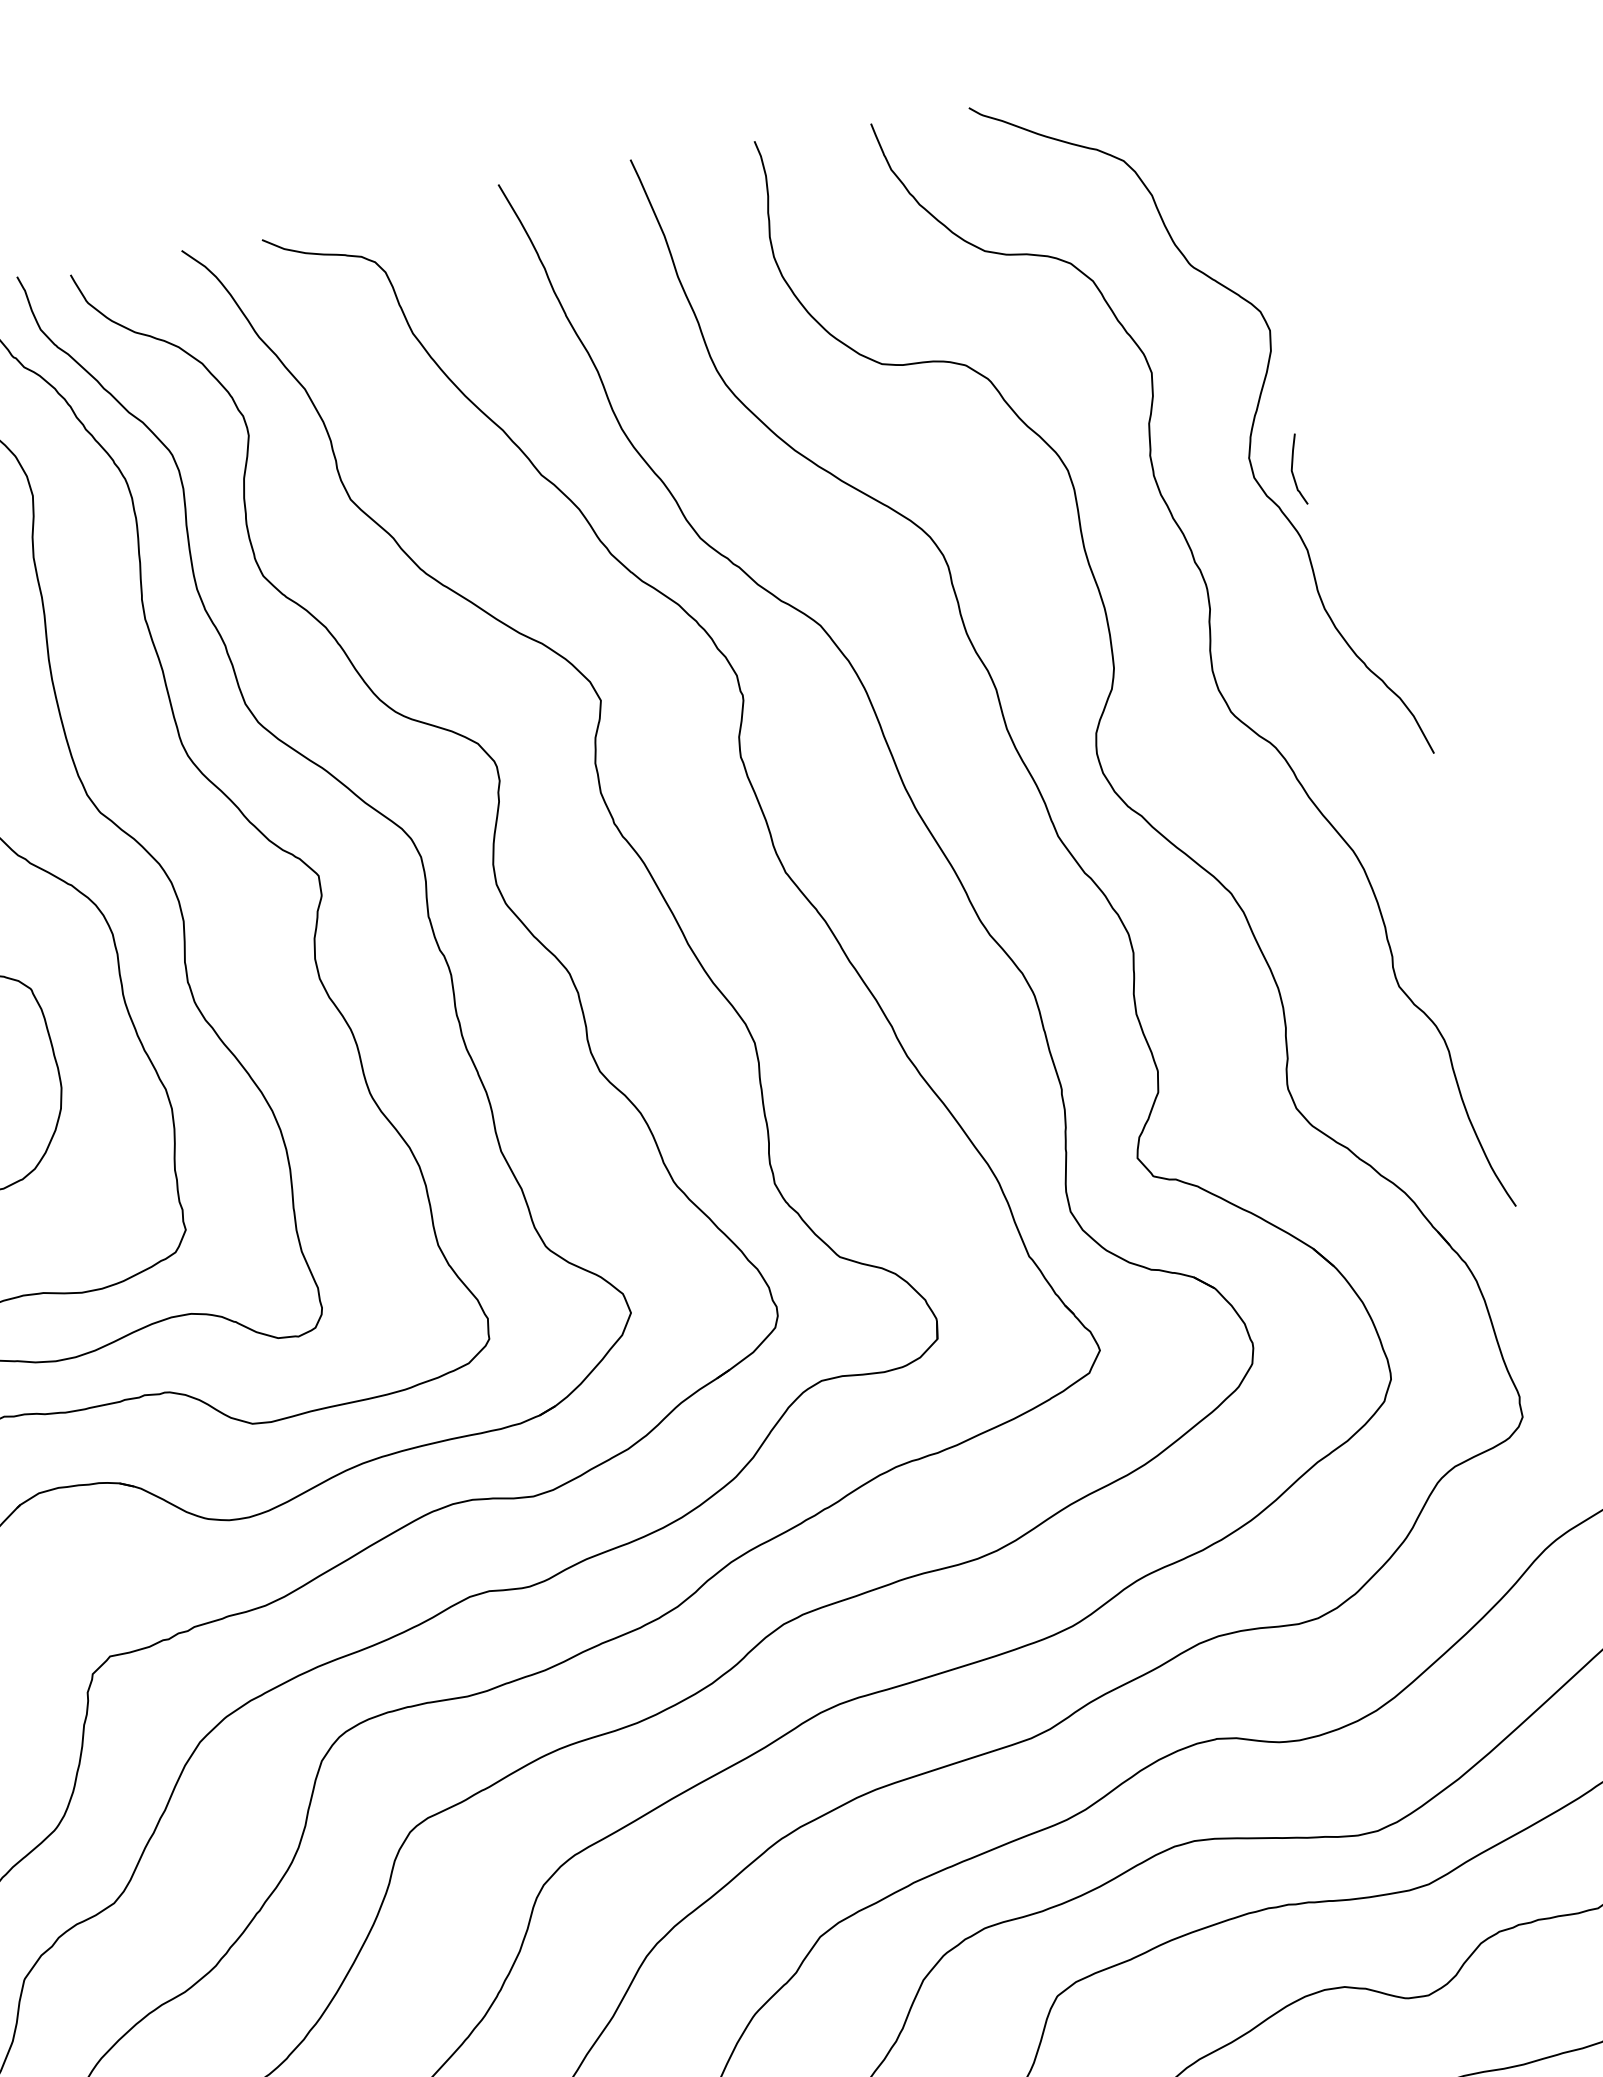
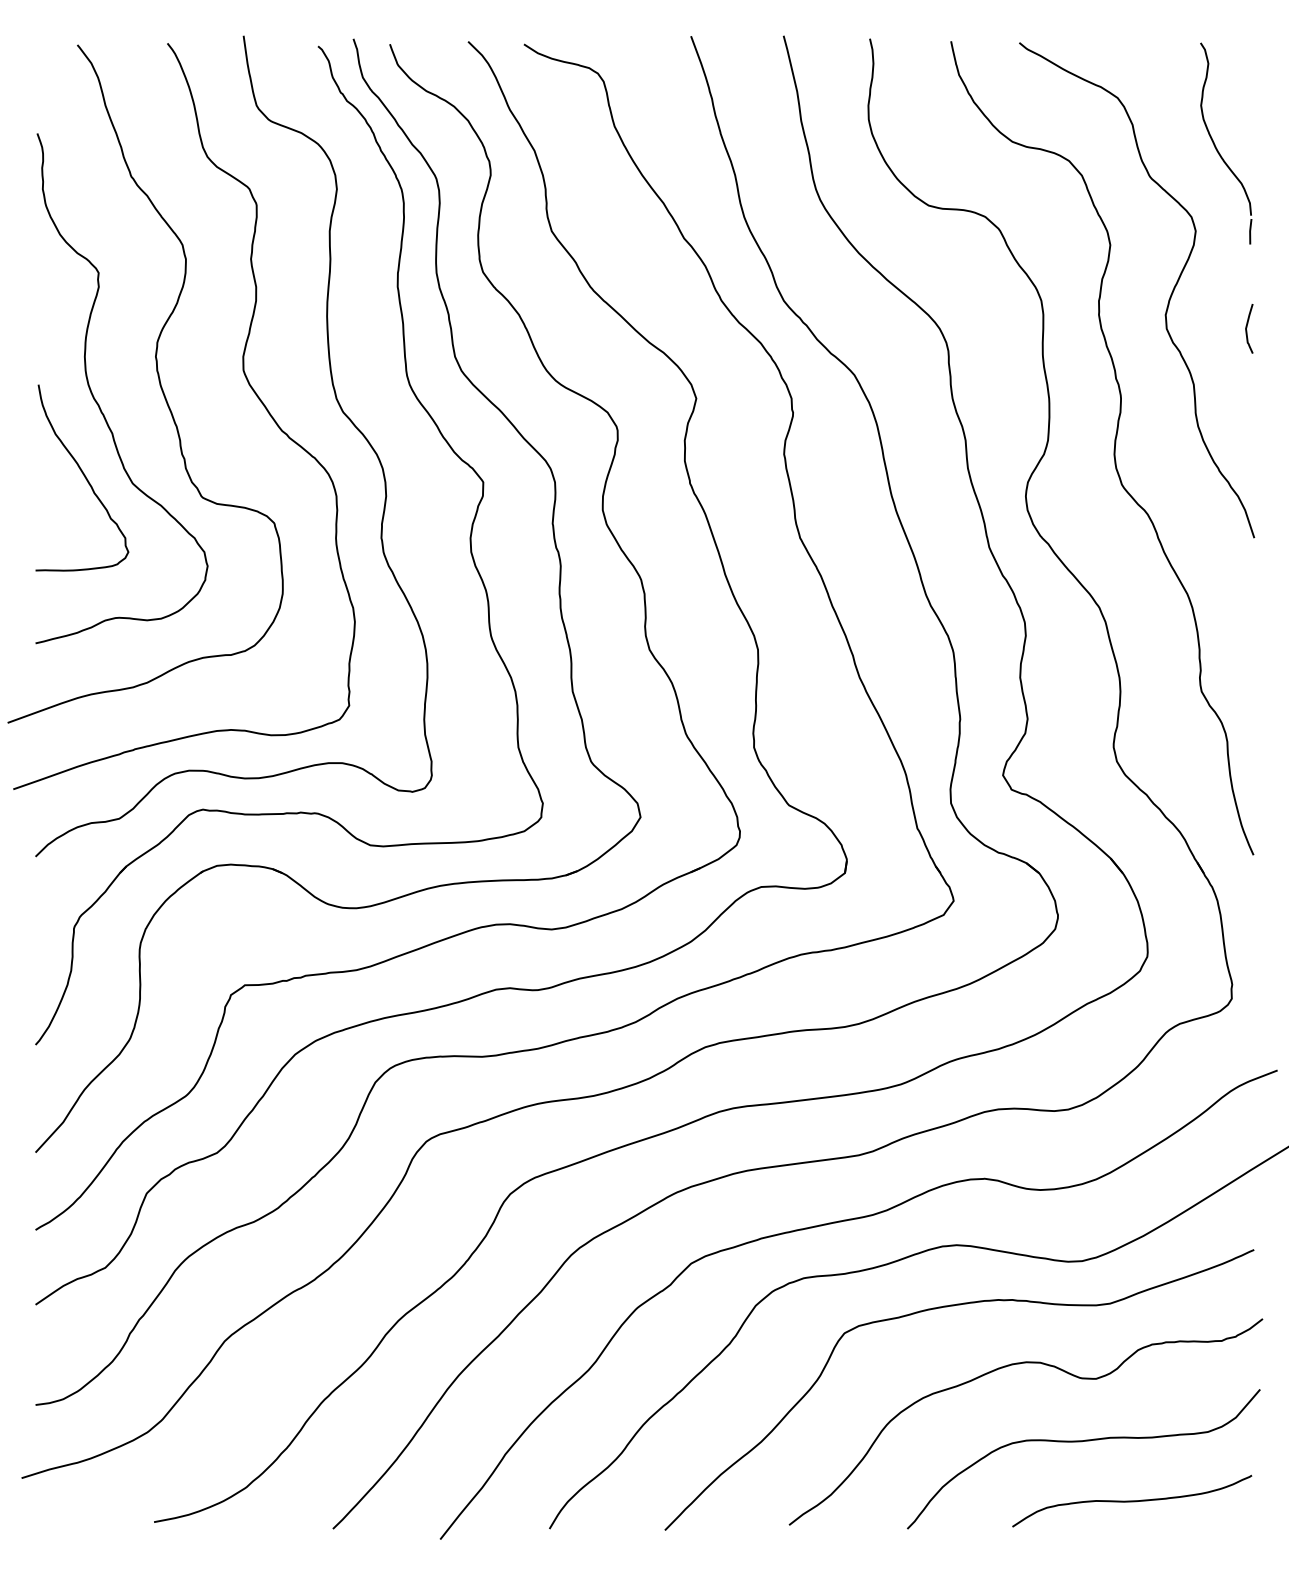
part: (1279, 206) -> (1217, 148), added
curve: (1293, 468) -> (1247, 327), moved

